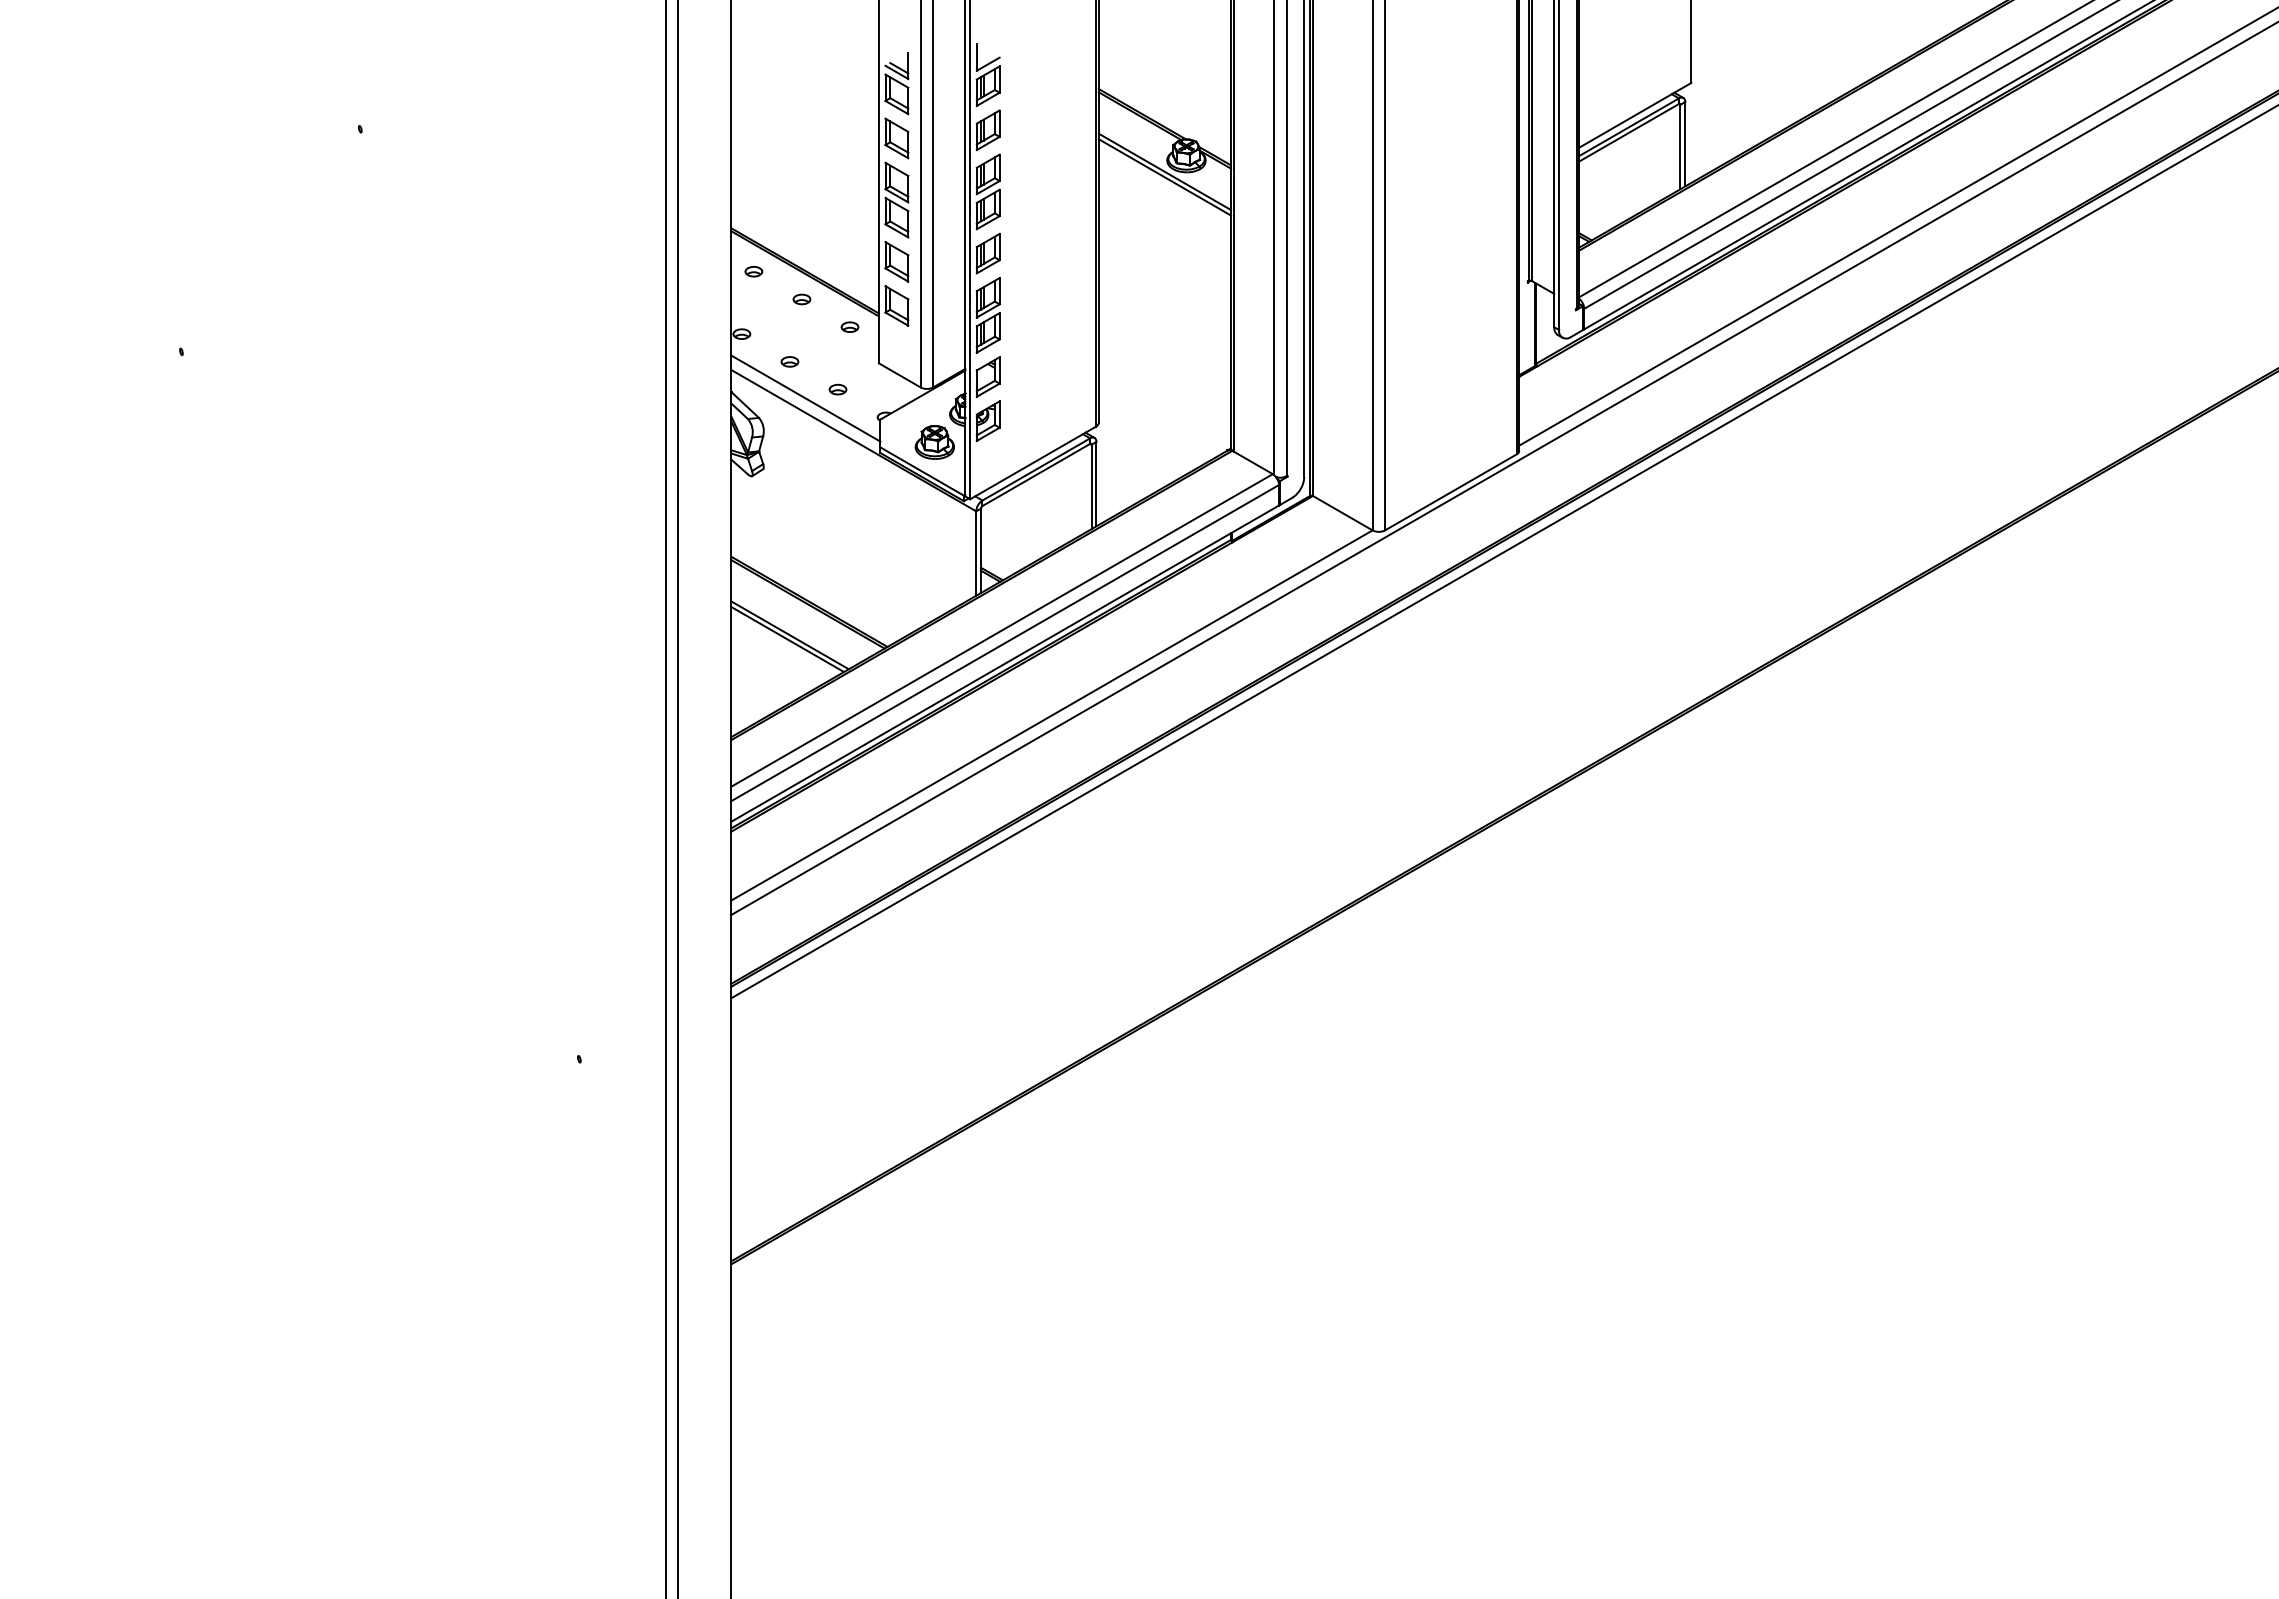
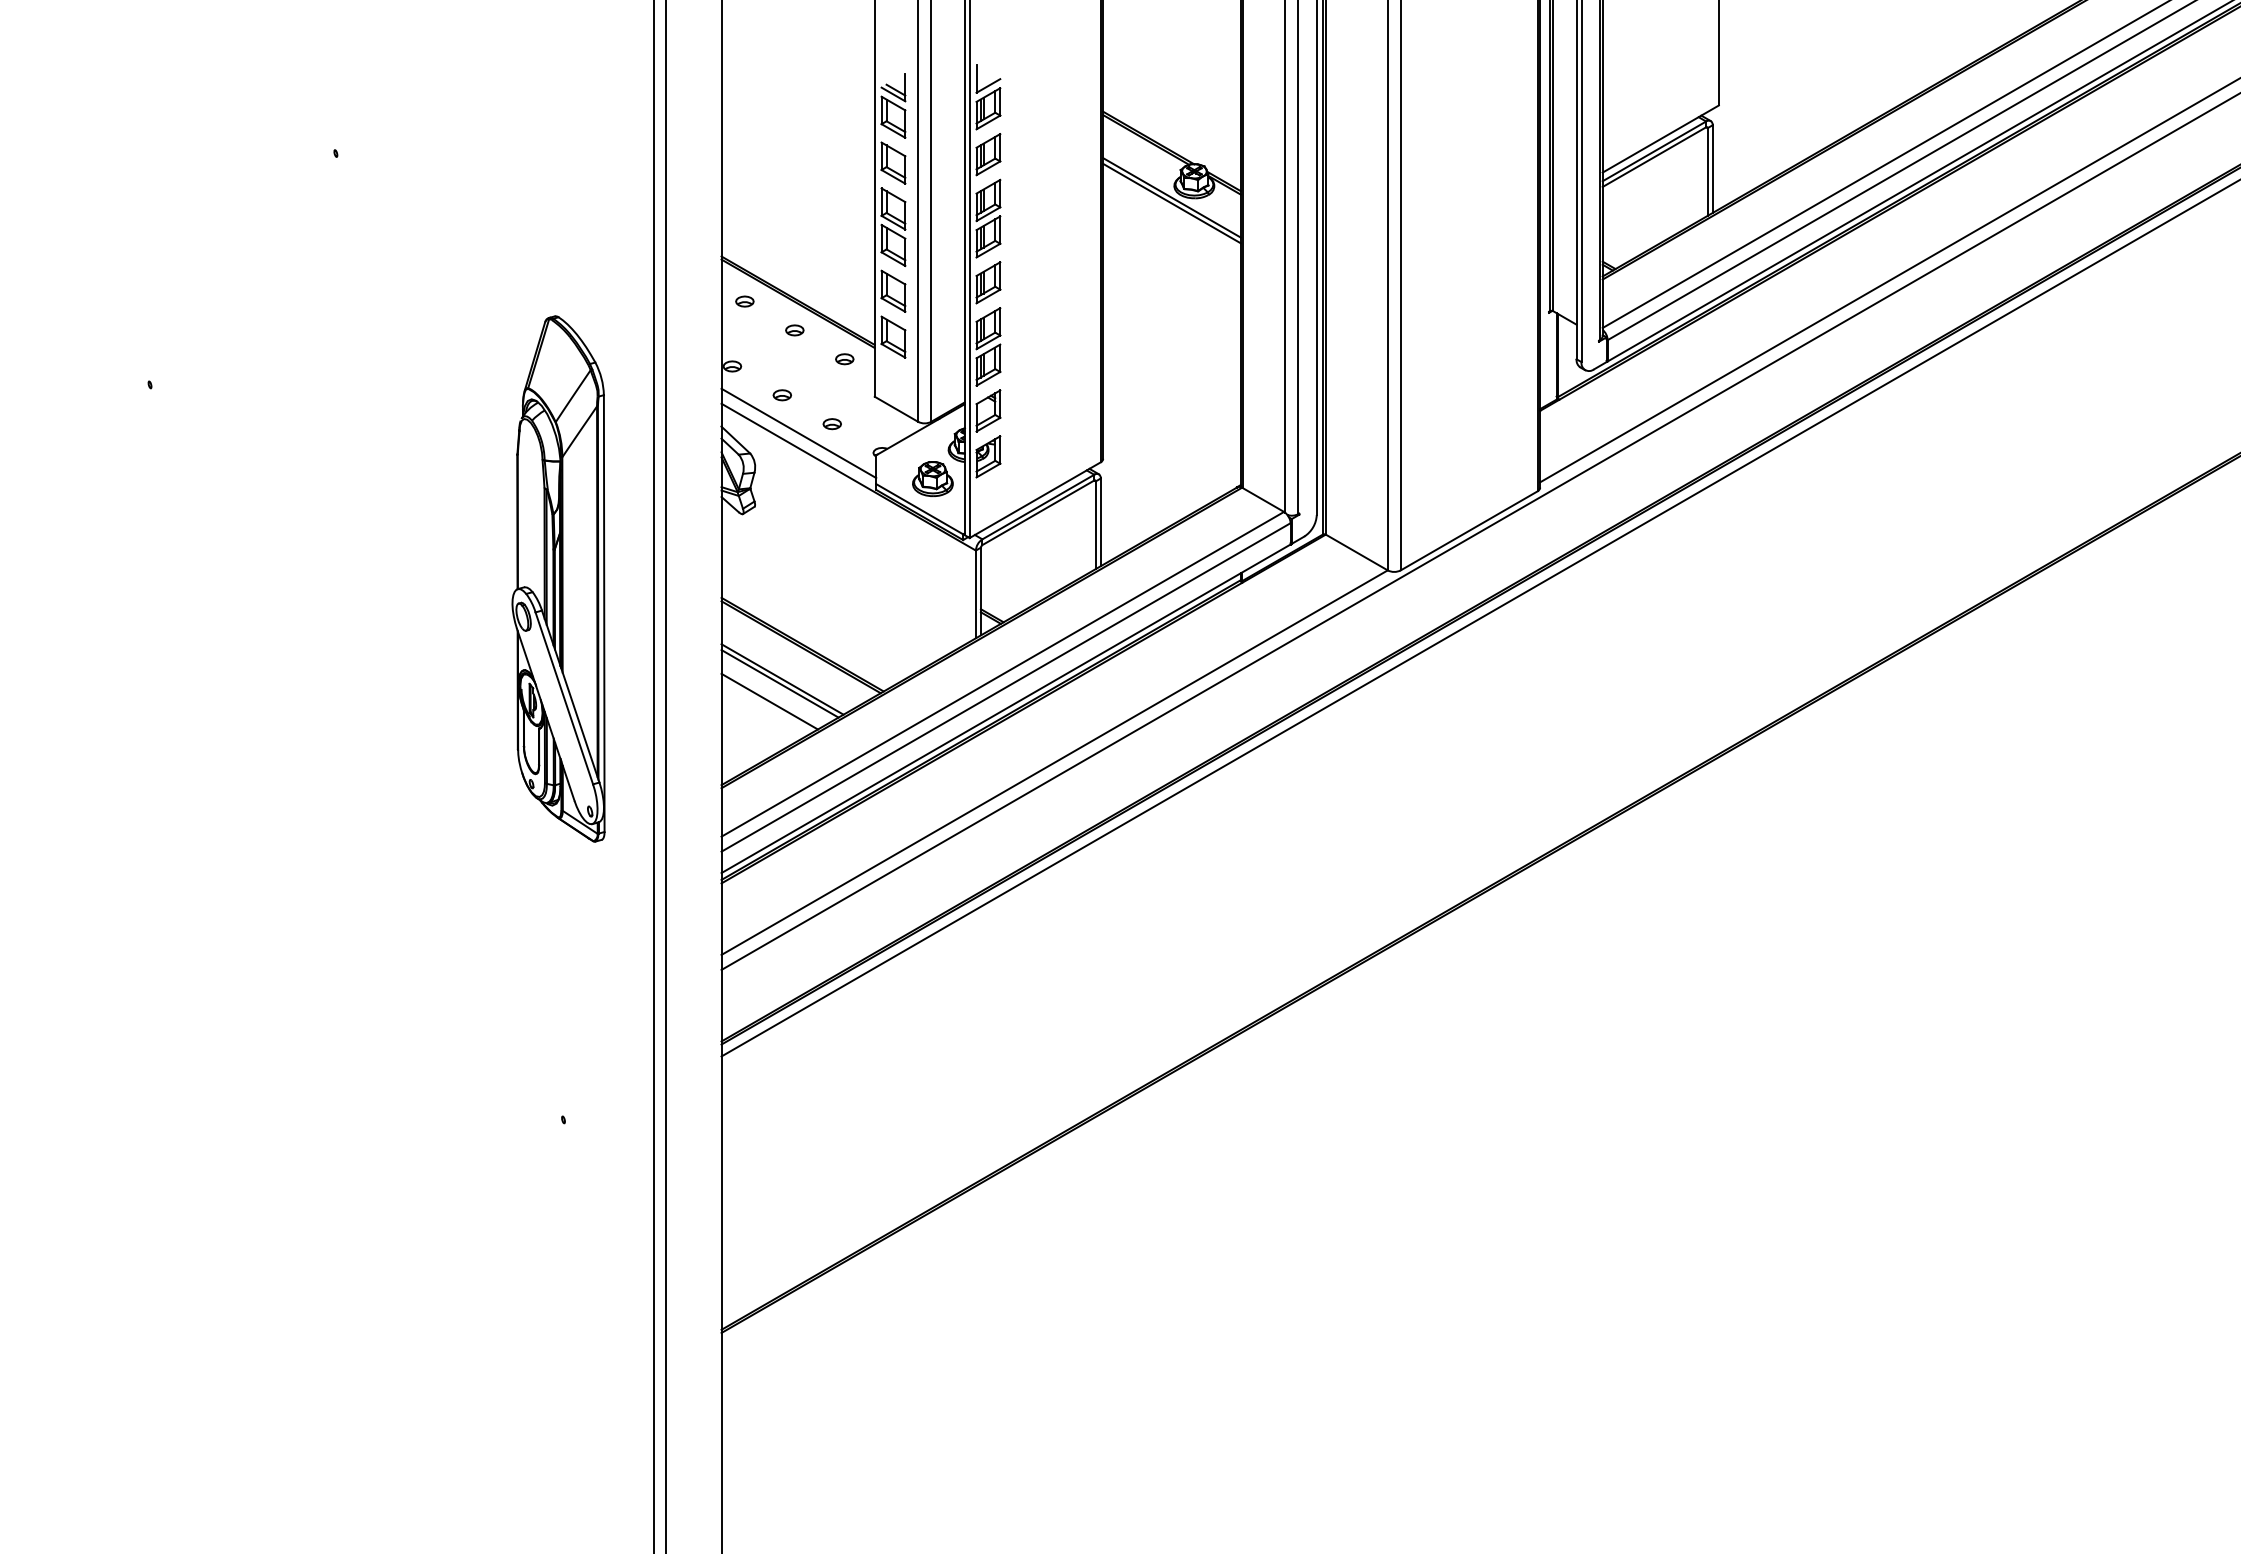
part: (574, 538) -> (558, 578), added
line: (777, 656) -> (769, 701), added

